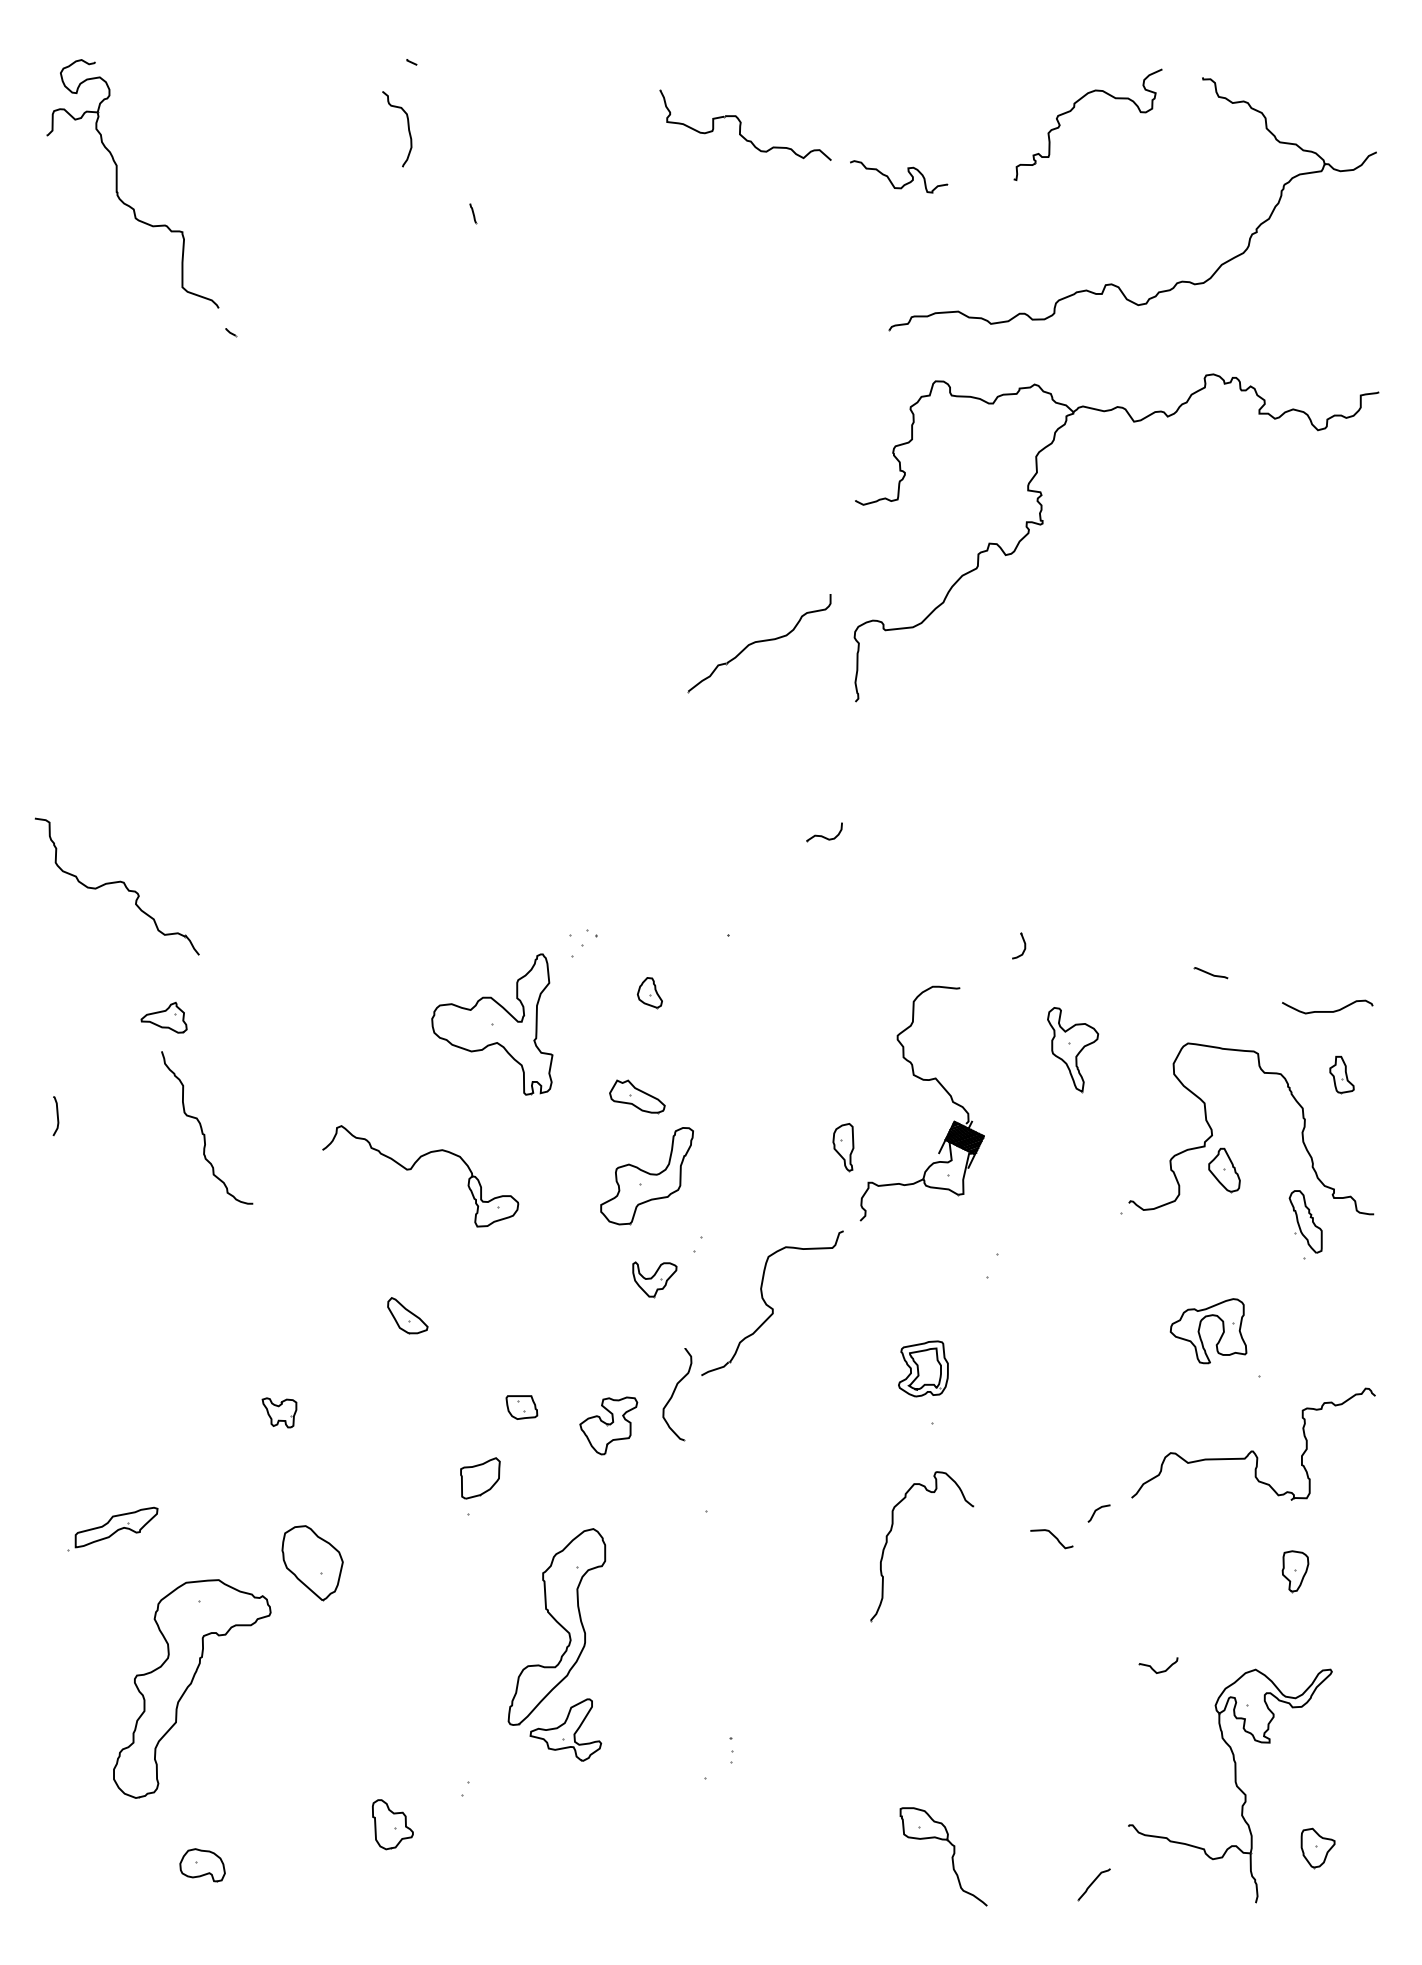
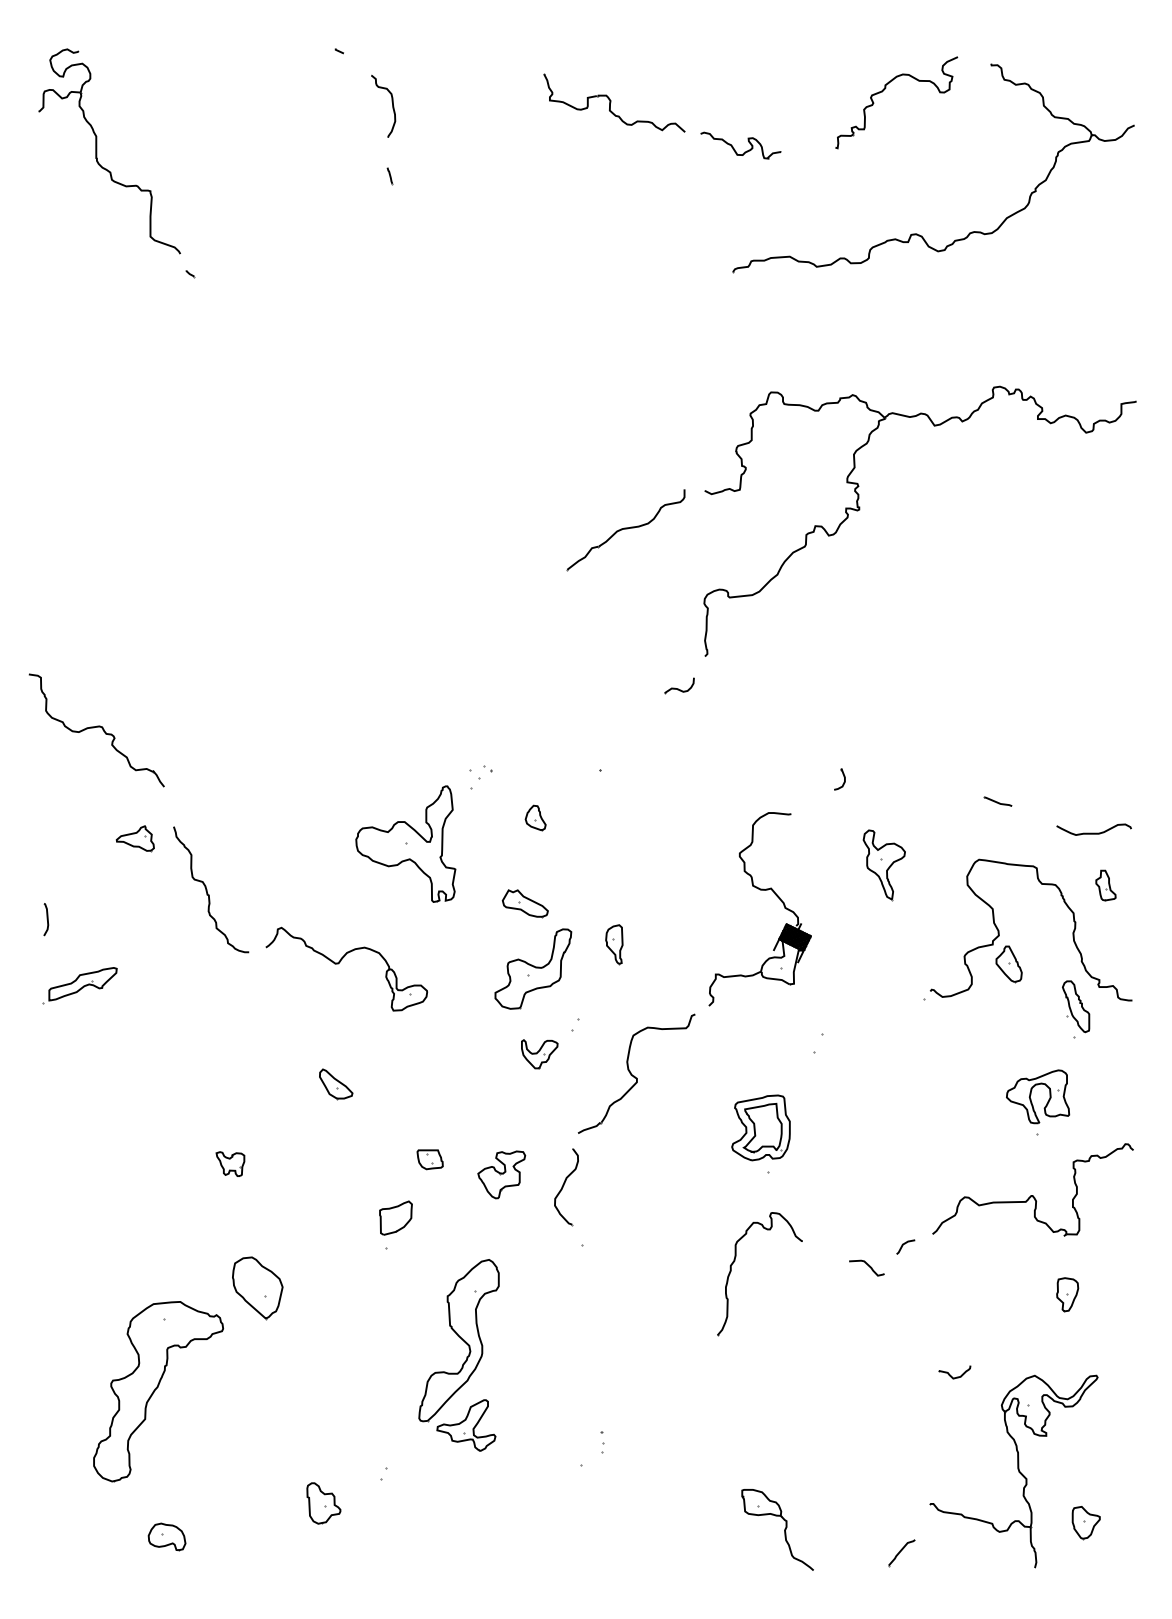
curve: (407, 126) -> (391, 104), moved
part: (1043, 524) -> (859, 510), moved
curve: (202, 1127) -> (207, 889), moved
part: (843, 1147) -> (614, 944), moved
part: (1200, 1328) -> (1031, 1094), moved
part: (923, 1368) -> (761, 1127), size x1.43
part: (677, 1394) -> (566, 1186), moved
part: (112, 1528) -> (79, 985), moved

